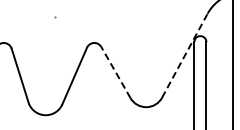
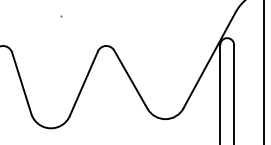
line: (184, 55) -> (209, 60), dashed -> solid
line: (115, 72) -> (130, 79), dashed -> solid

